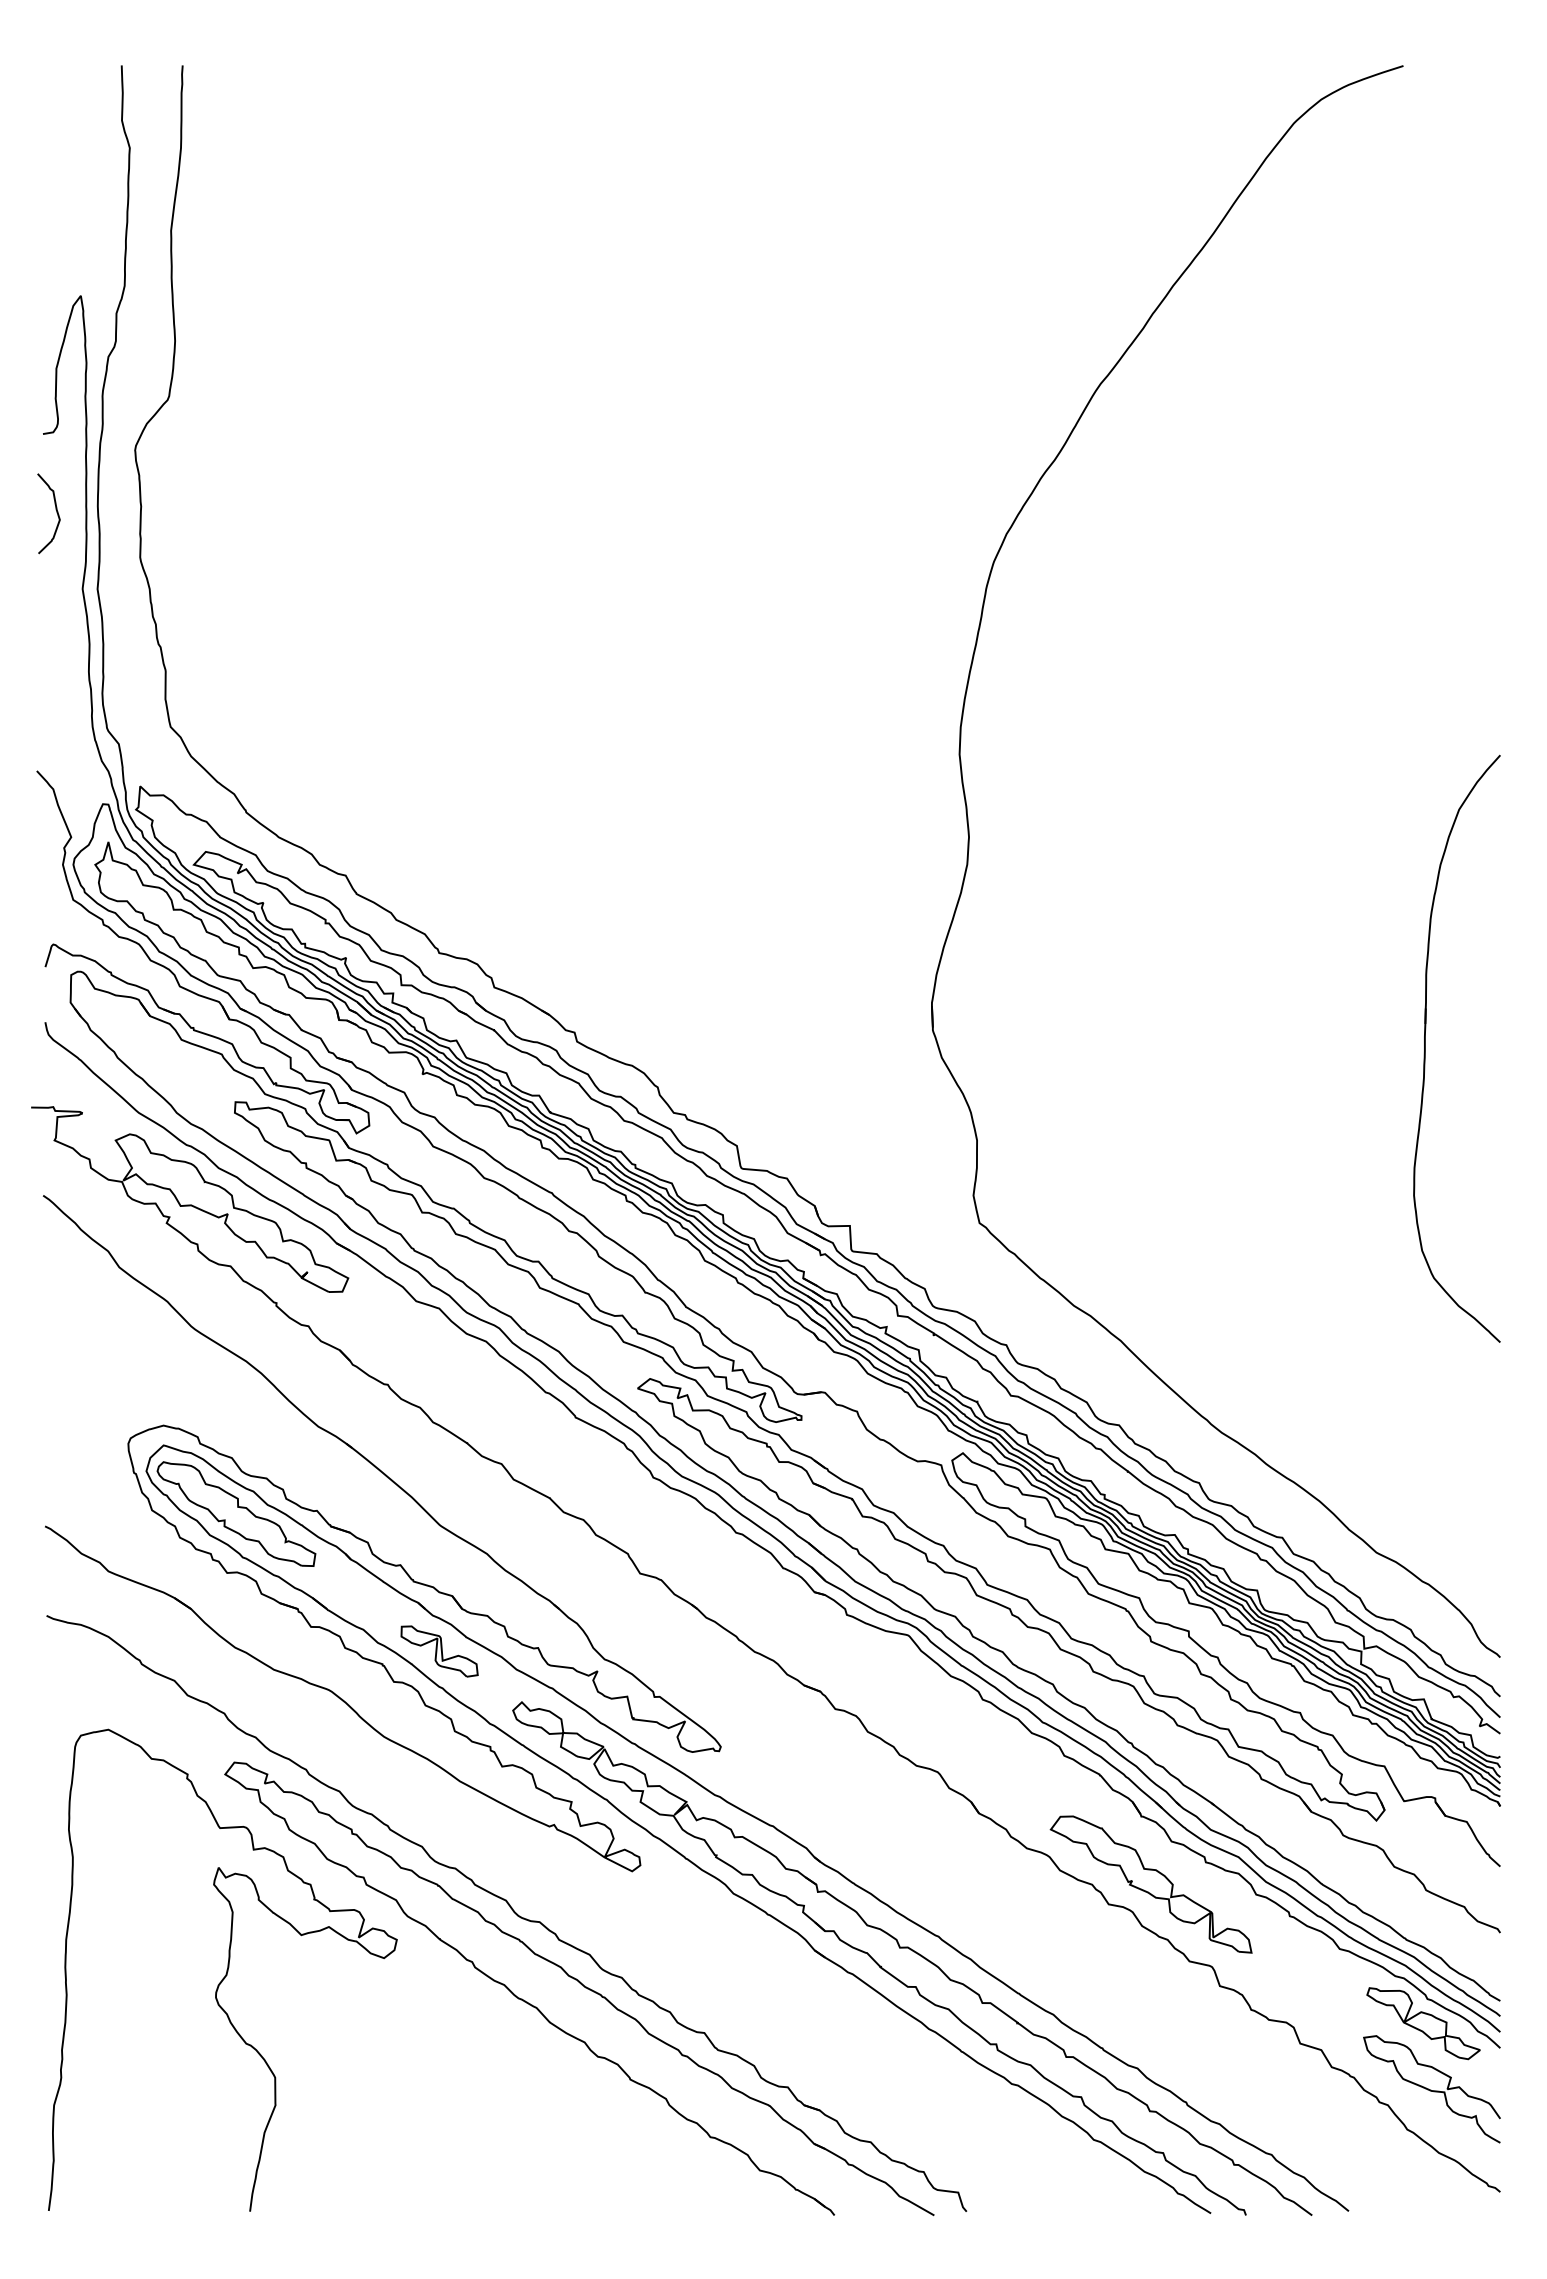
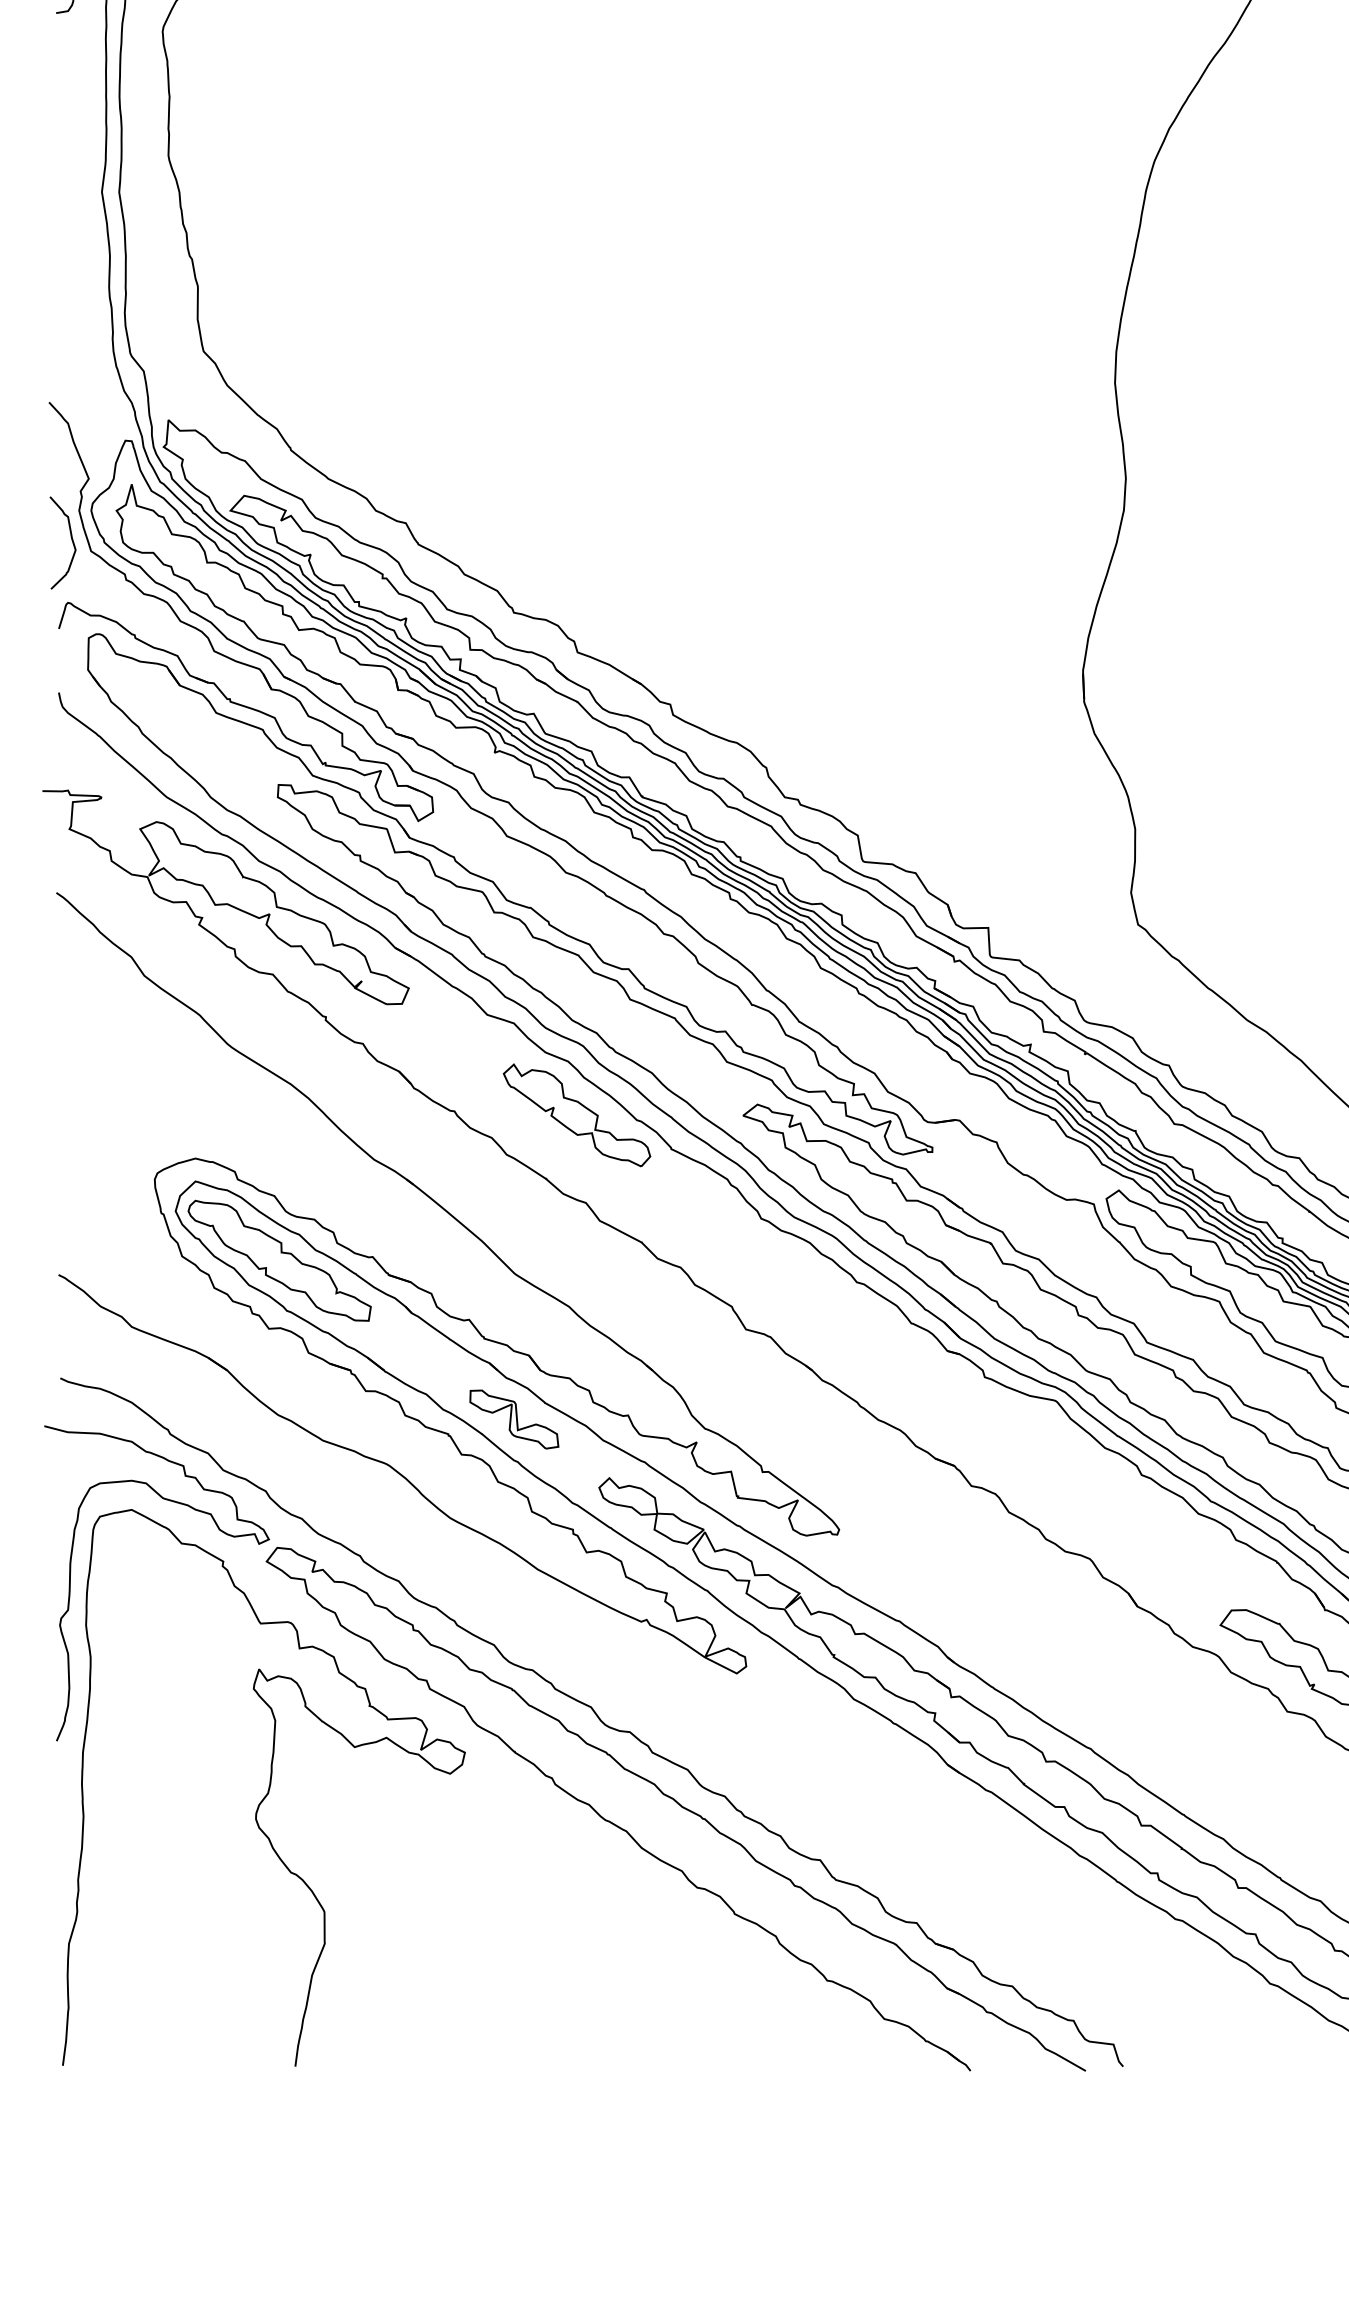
curve: (55, 509) -> (70, 538), moved
part: (493, 1388) -> (576, 1115), added
curve: (183, 1747) -> (218, 1530), added

